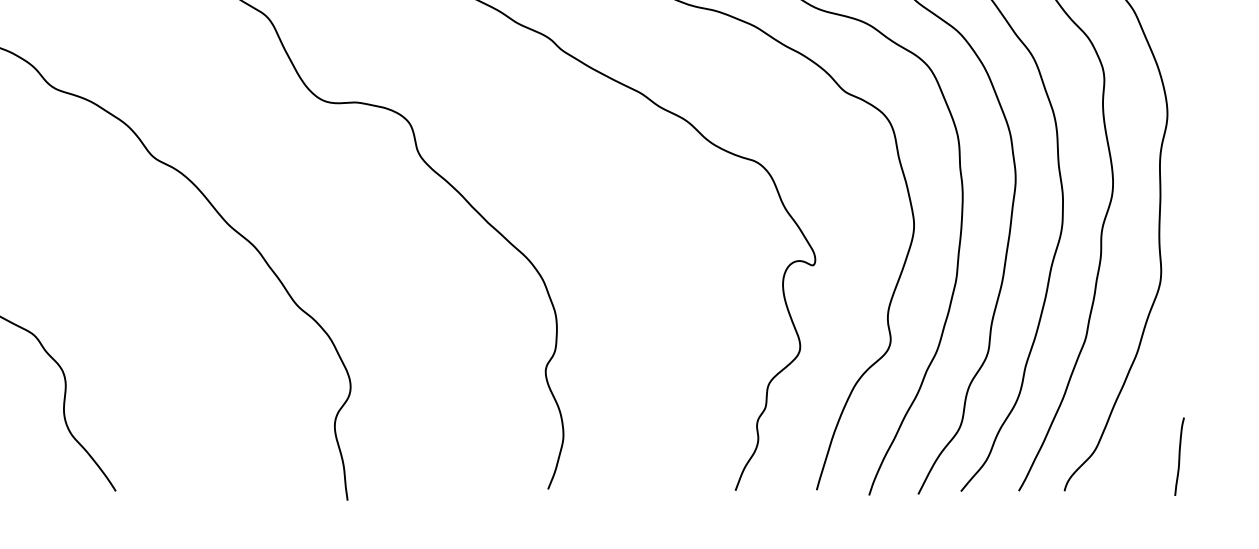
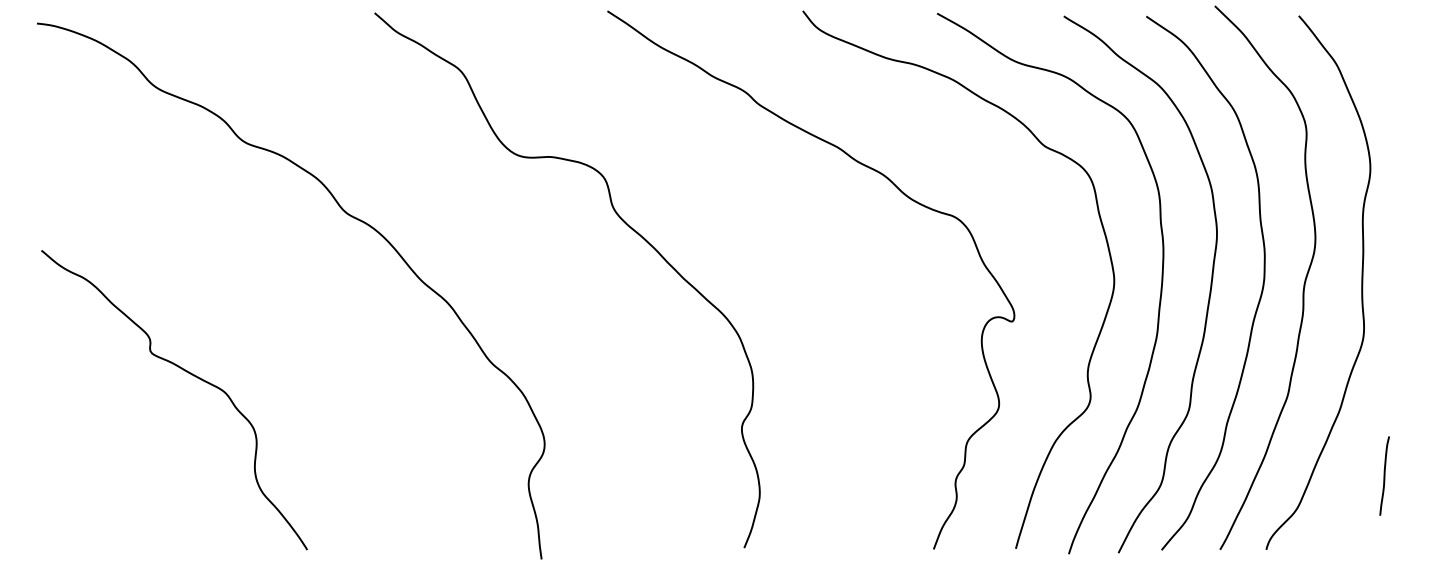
line: (1179, 456) -> (1384, 475), moved

